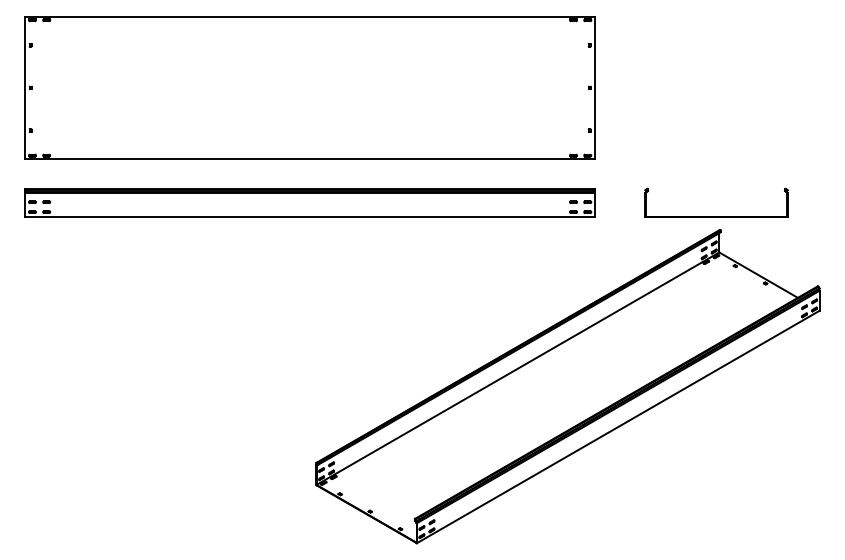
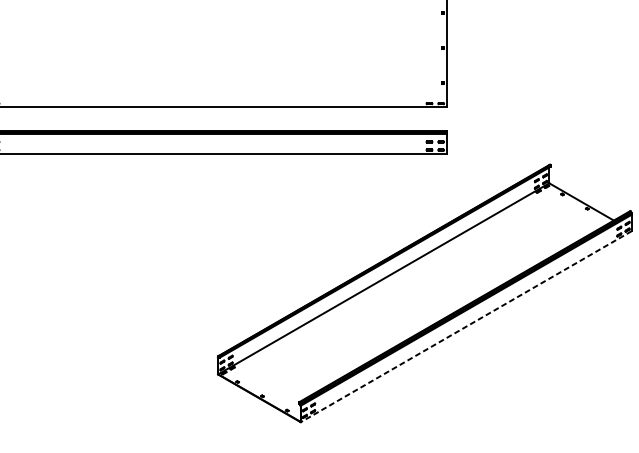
part: (716, 216) -> (546, 153), removed
line: (618, 426) -> (466, 326), solid -> dashed

